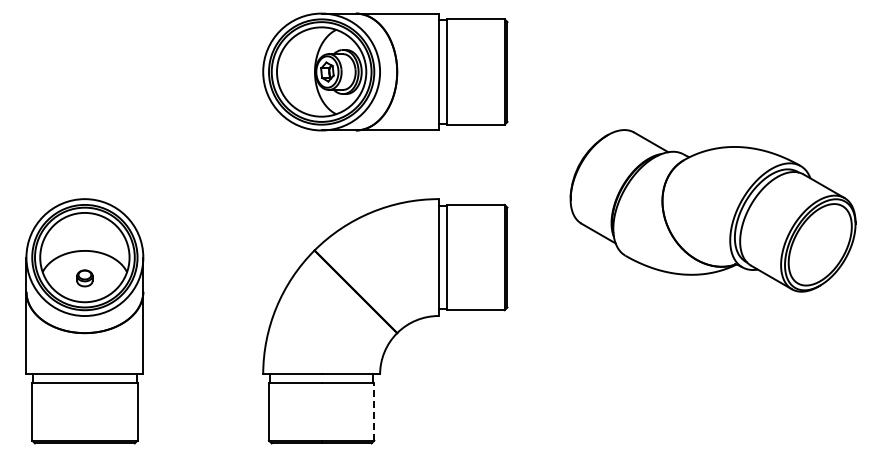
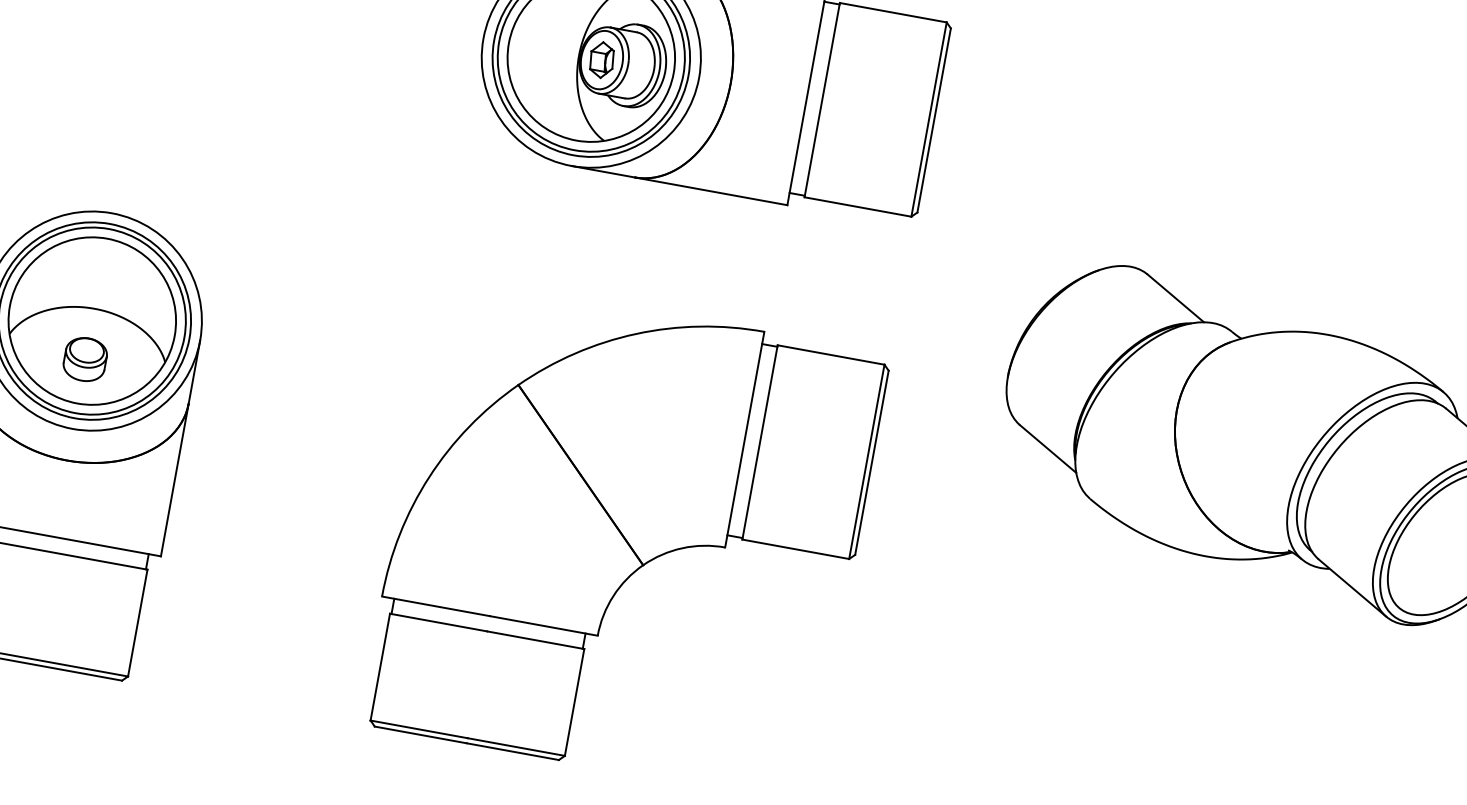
part: (84, 278) -> (84, 359), size x1.43
line: (374, 411) -> (575, 702), dashed -> solid

